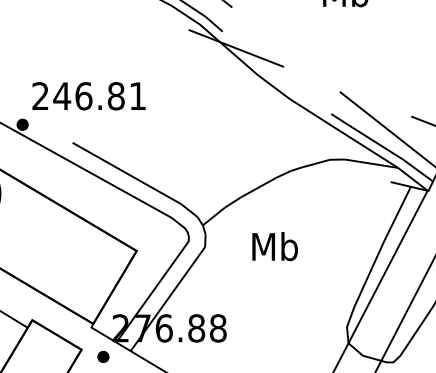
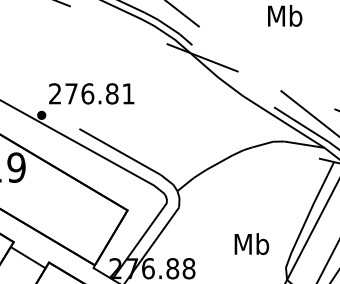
text: (62, 95) -> (71, 93), 246.81 -> 276.81
text: (274, 245) -> (251, 243), moved

